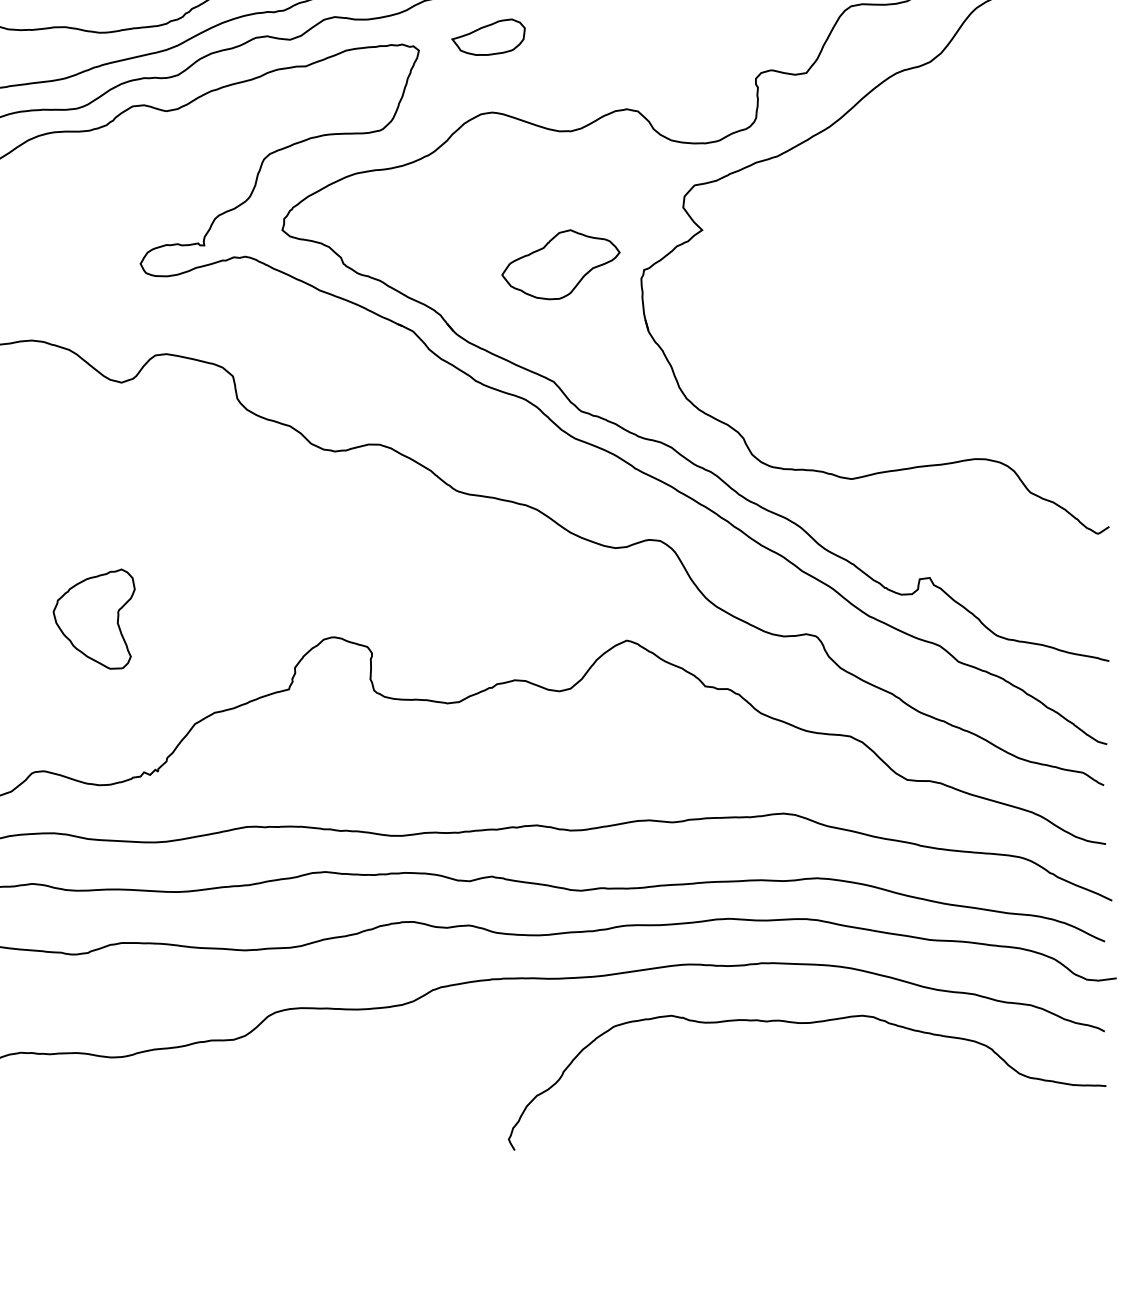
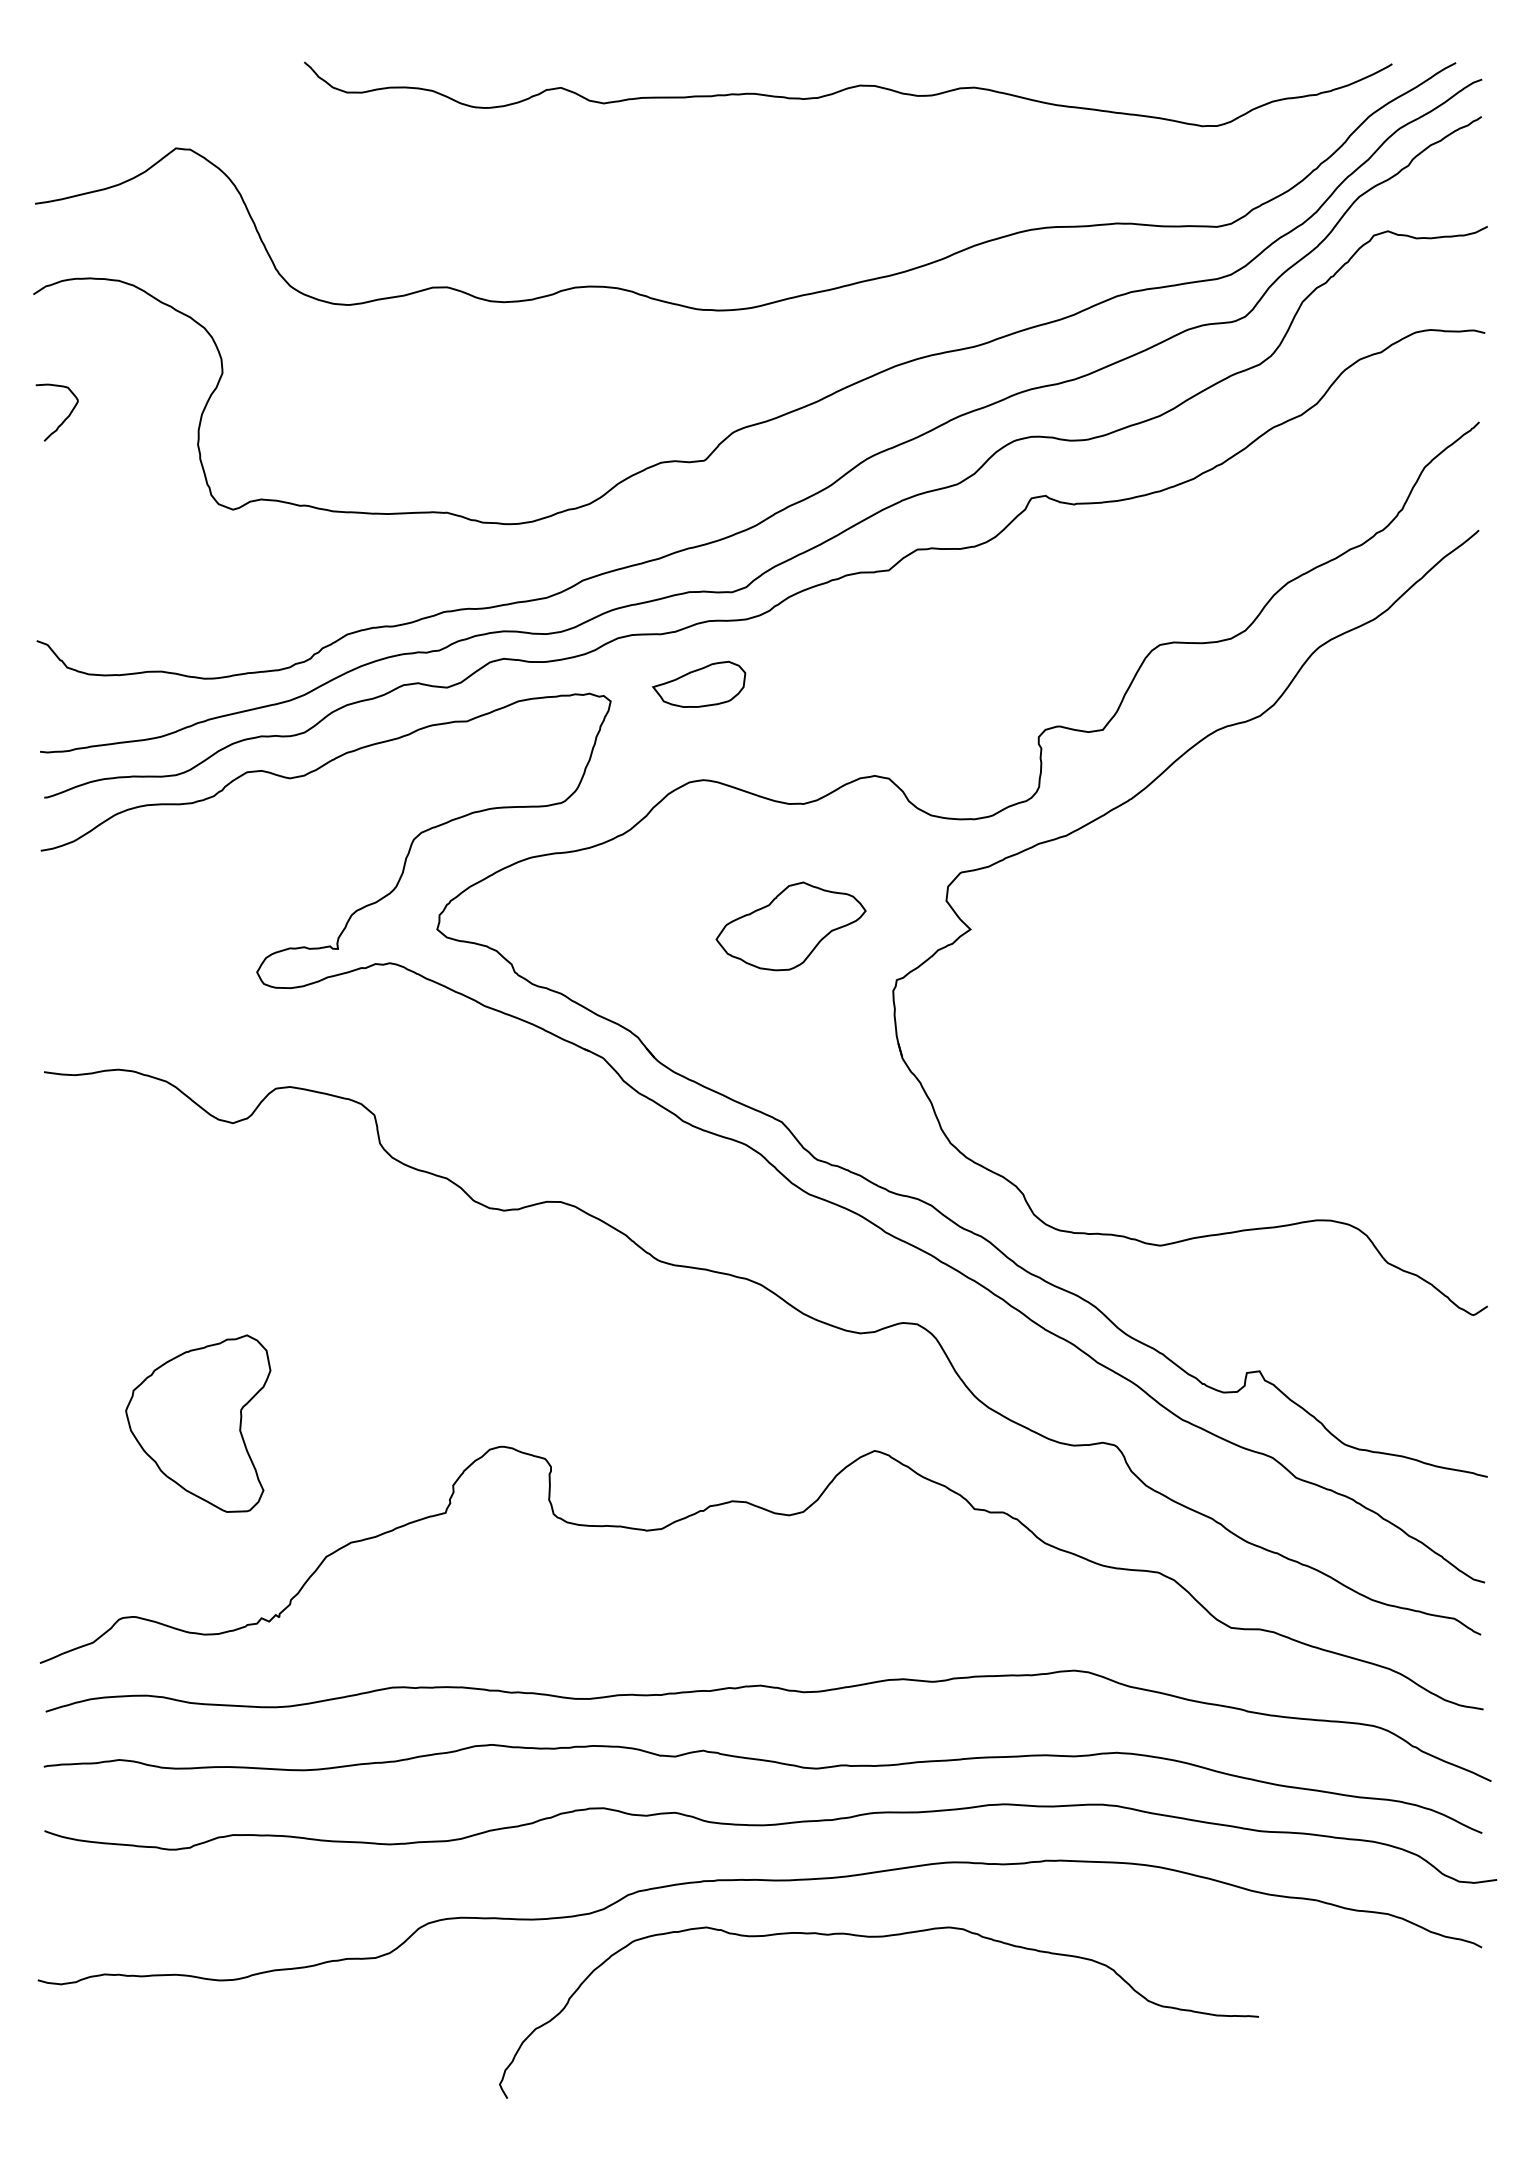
part: (560, 264) -> (790, 926), moved
part: (93, 619) -> (197, 1423), size x1.4
curve: (806, 1023) -> (878, 1937), moved

